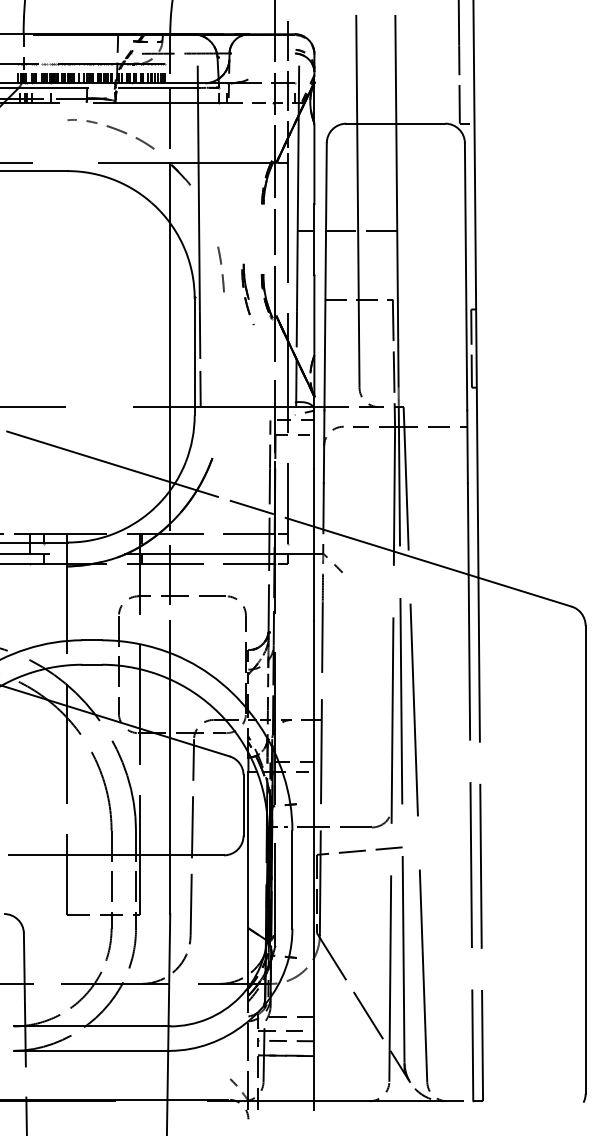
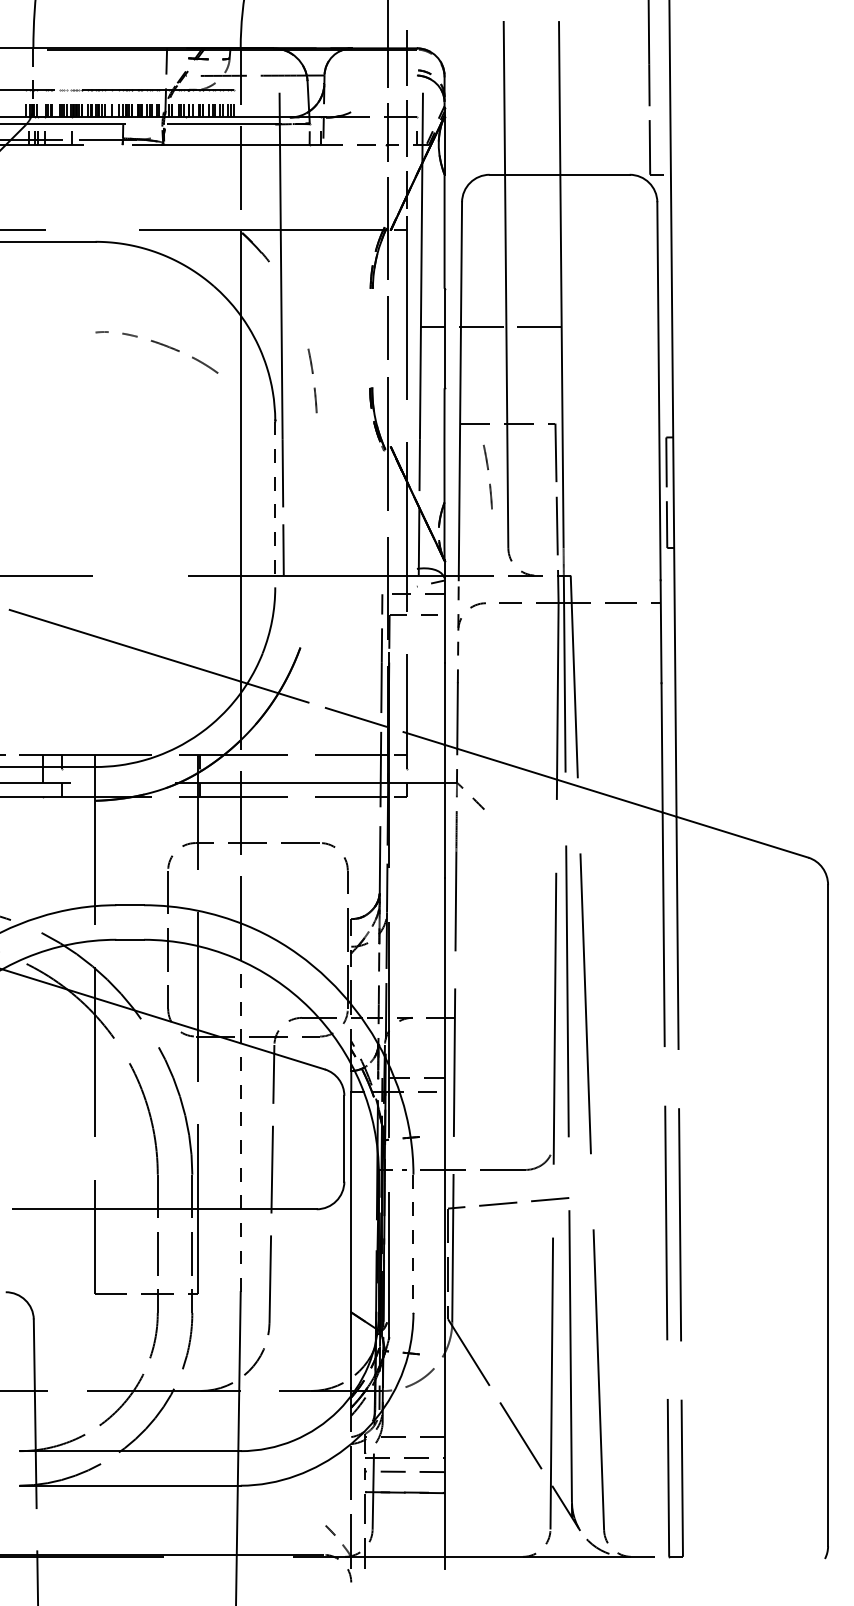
part: (110, 134) -> (156, 352), moved
part: (247, 294) -> (349, 416), removed
curve: (344, 332) -> (487, 470), added
line: (194, 357) -> (275, 505), solid -> dashed
line: (324, 446) -> (458, 631), solid -> dashed
line: (170, 796) -> (241, 1126), solid -> dashed
line: (292, 879) -> (413, 1243), solid -> dashed

